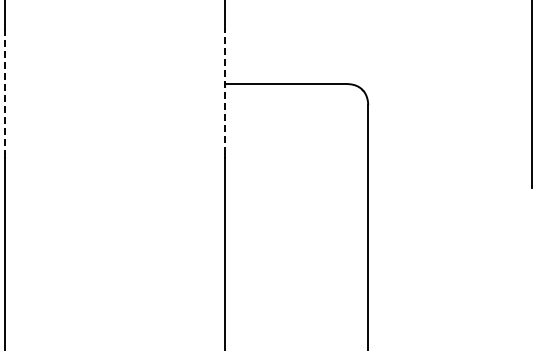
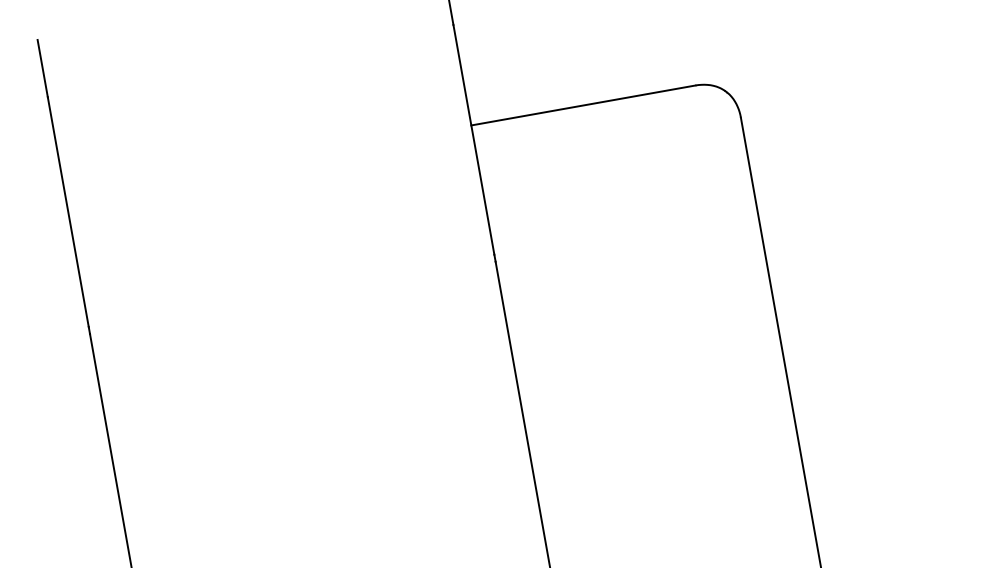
line: (225, 91) -> (473, 139), dashed -> solid
line: (4, 92) -> (67, 213), dashed -> solid

